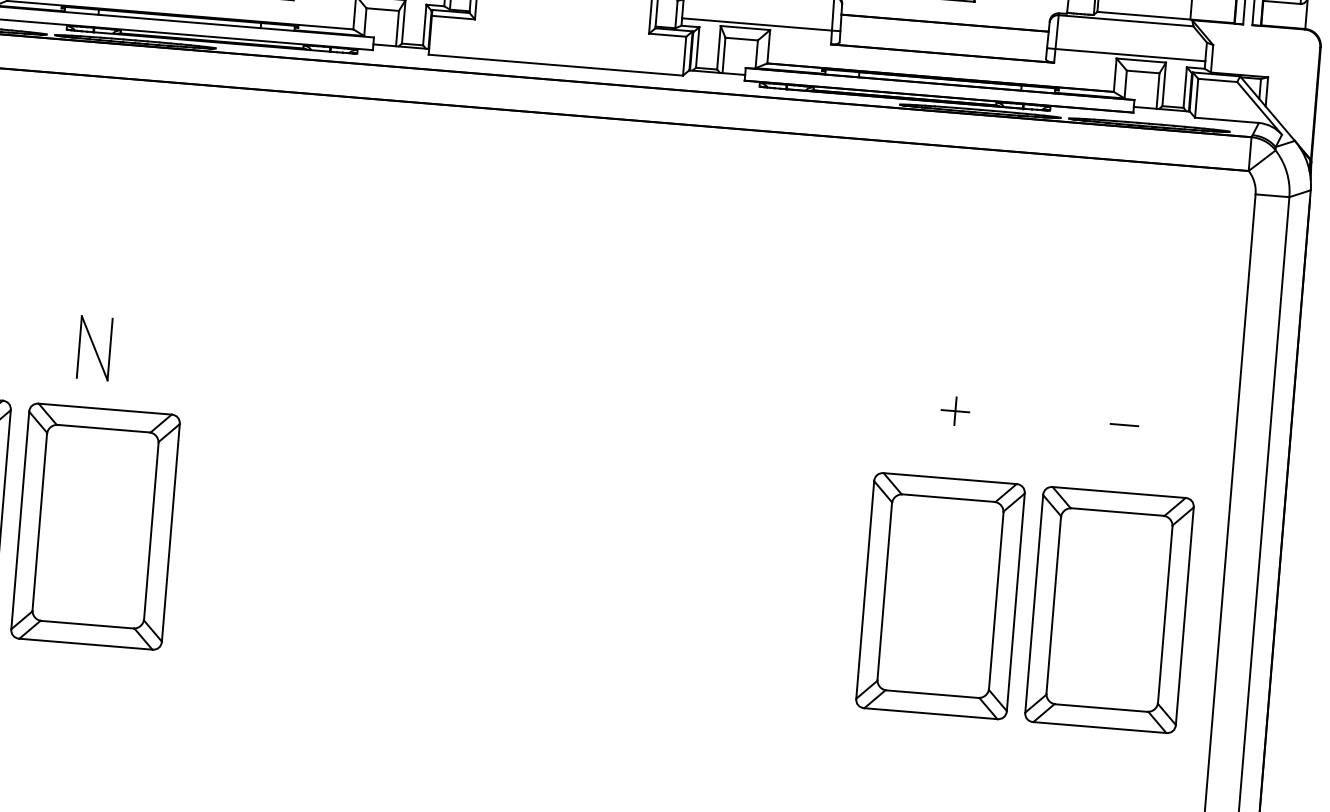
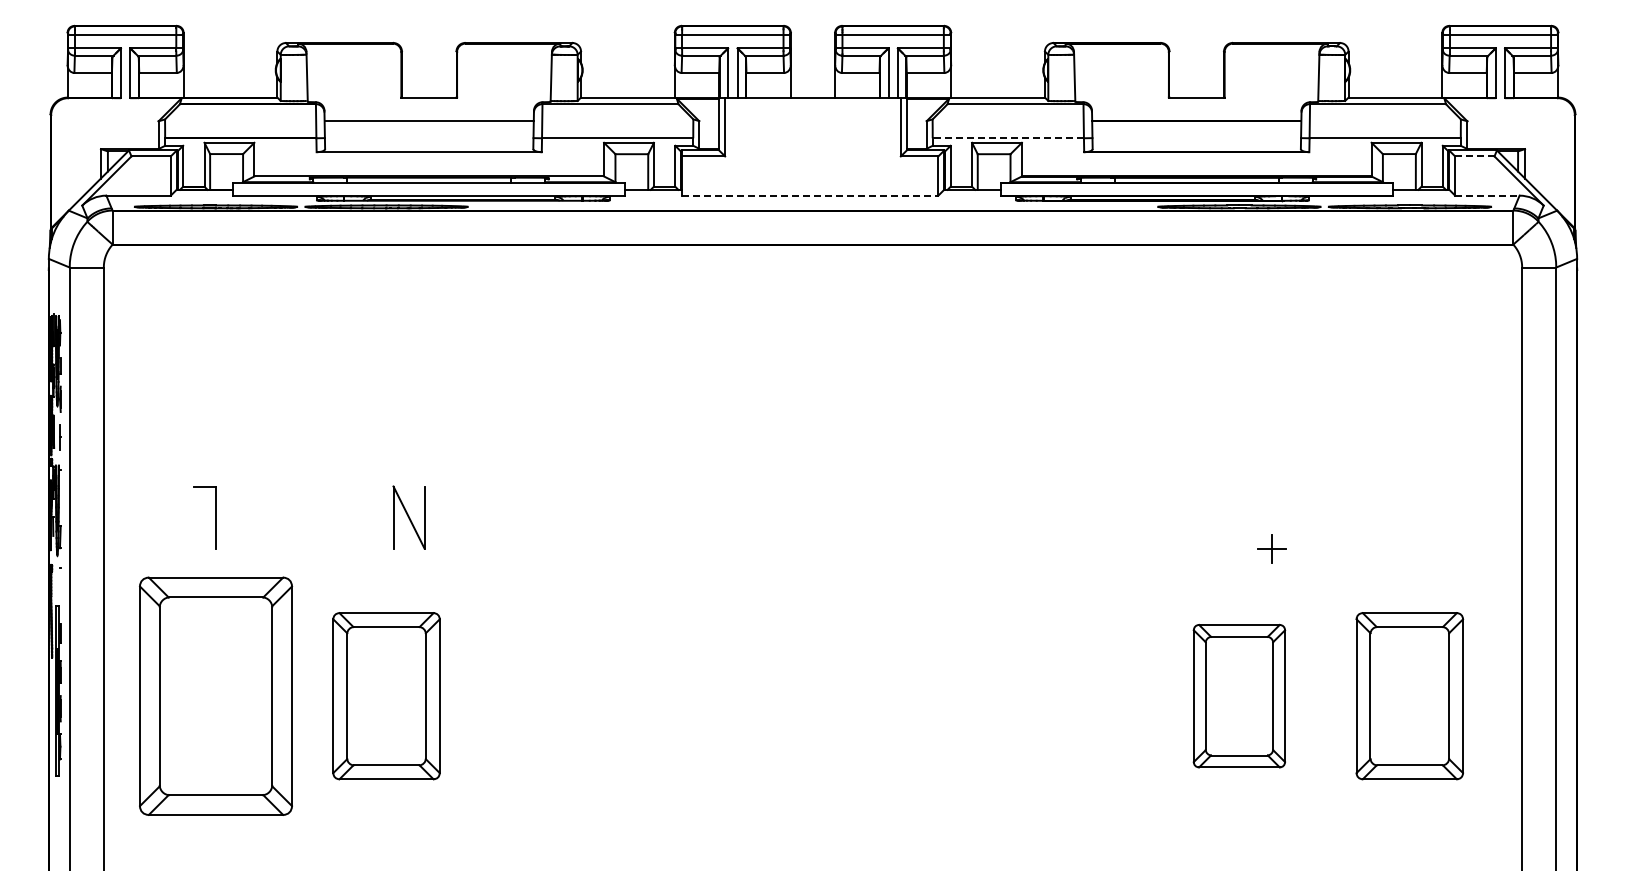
line: (757, 24) -> (1008, 138), solid -> dashed
line: (556, 65) -> (810, 195), solid -> dashed
line: (1217, 80) -> (1474, 156), solid -> dashed
line: (1227, 120) -> (1487, 195), solid -> dashed
part: (94, 348) -> (408, 517), moved
part: (954, 411) -> (1271, 548), moved
line: (1124, 424) -> (1409, 509), removed
part: (95, 525) -> (386, 695), size x0.7
part: (940, 595) -> (1239, 695), size x0.6
part: (1109, 609) -> (1409, 695), size x0.7

